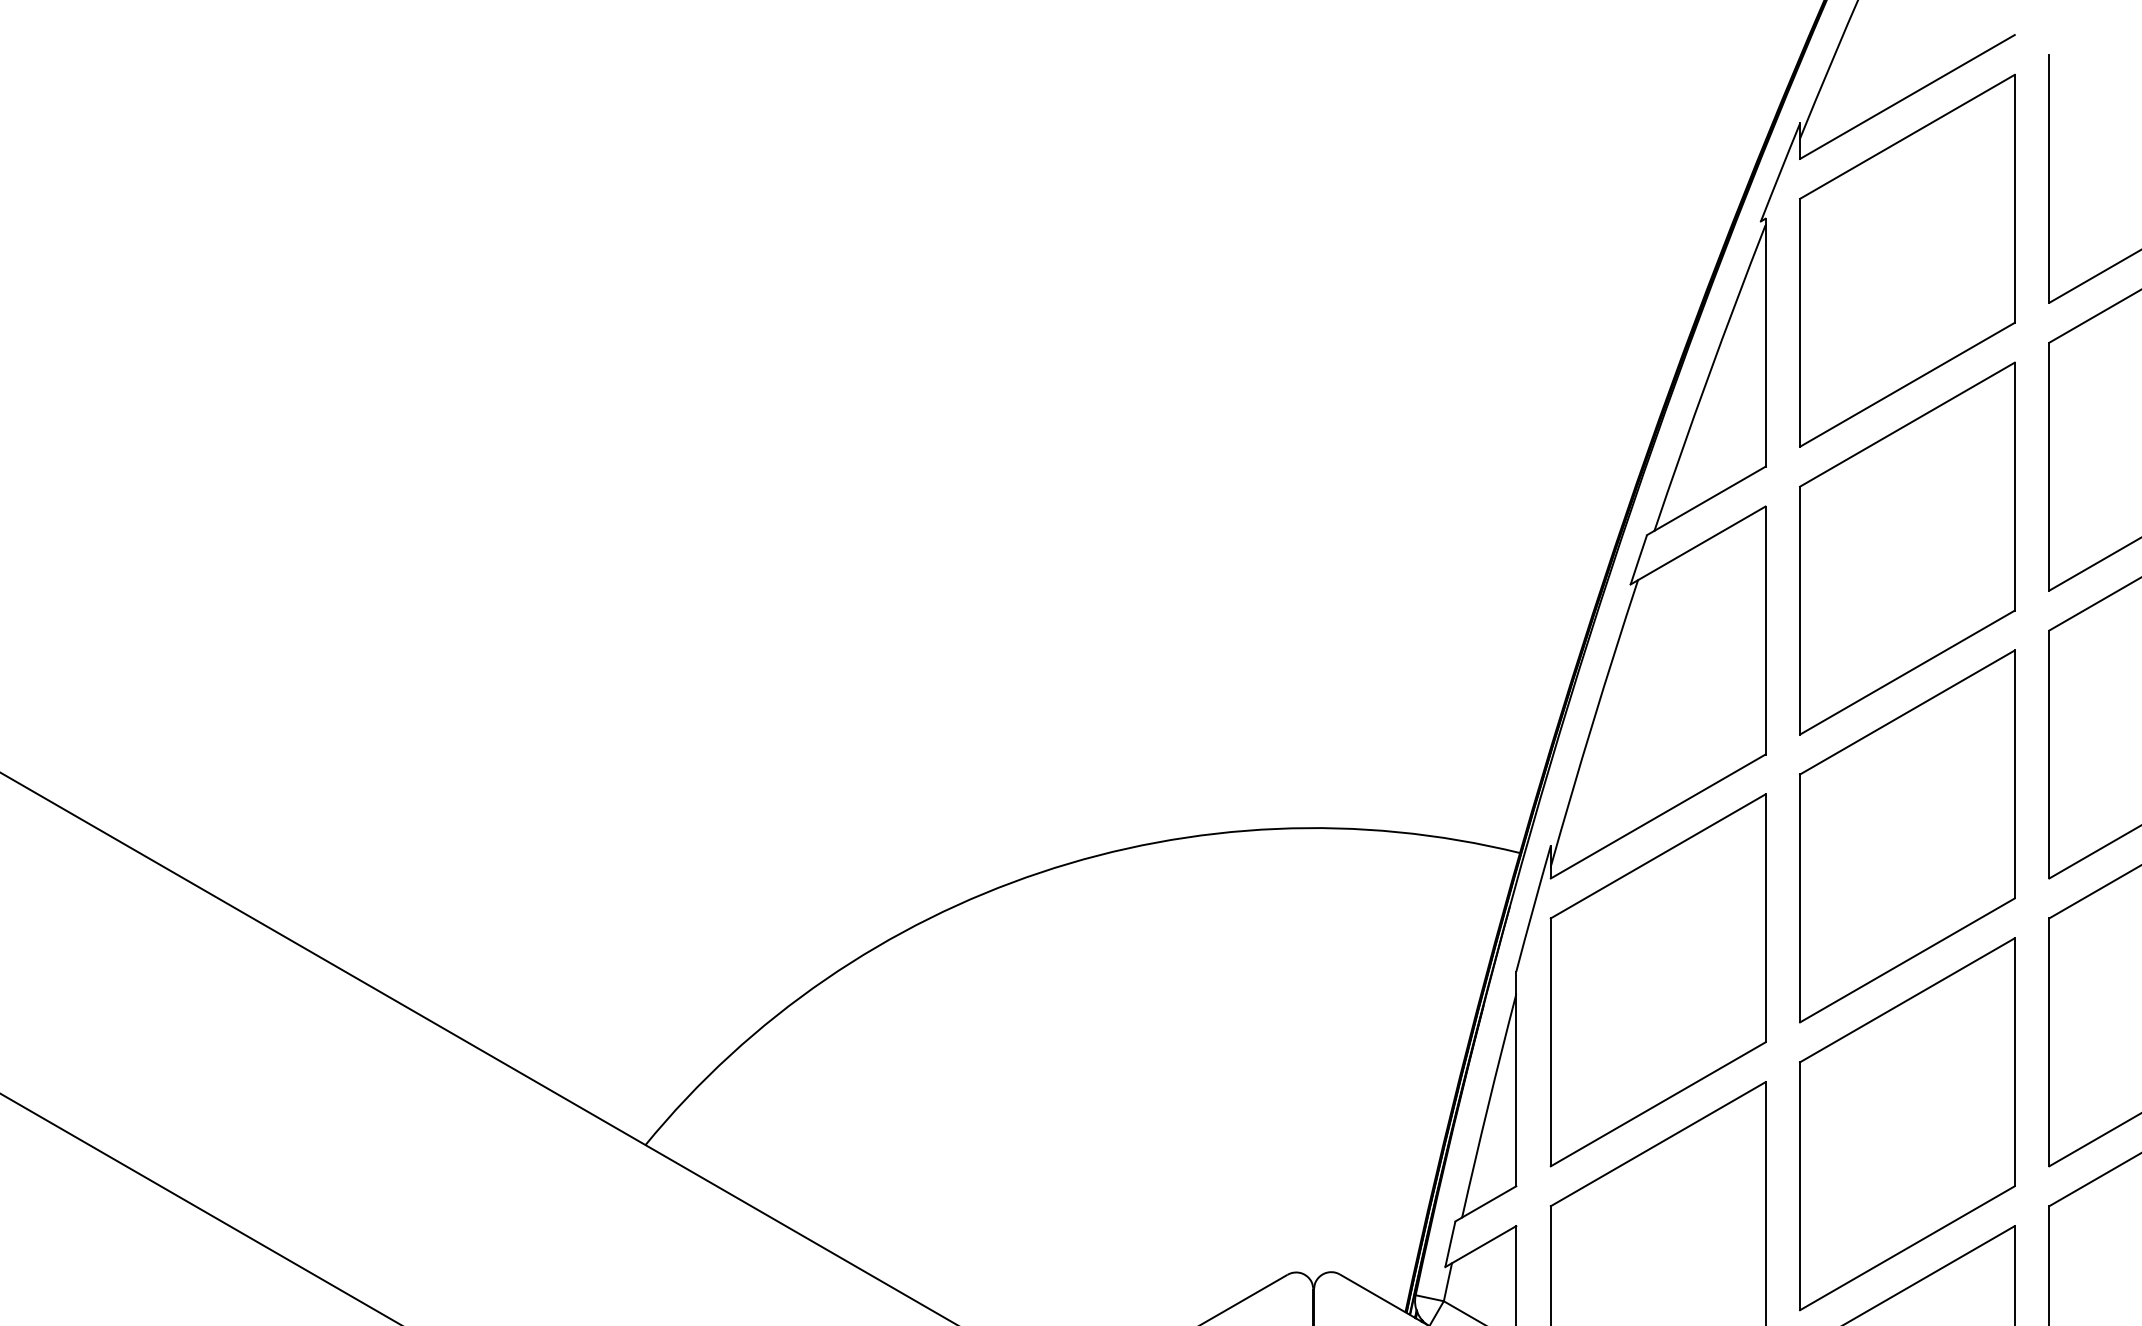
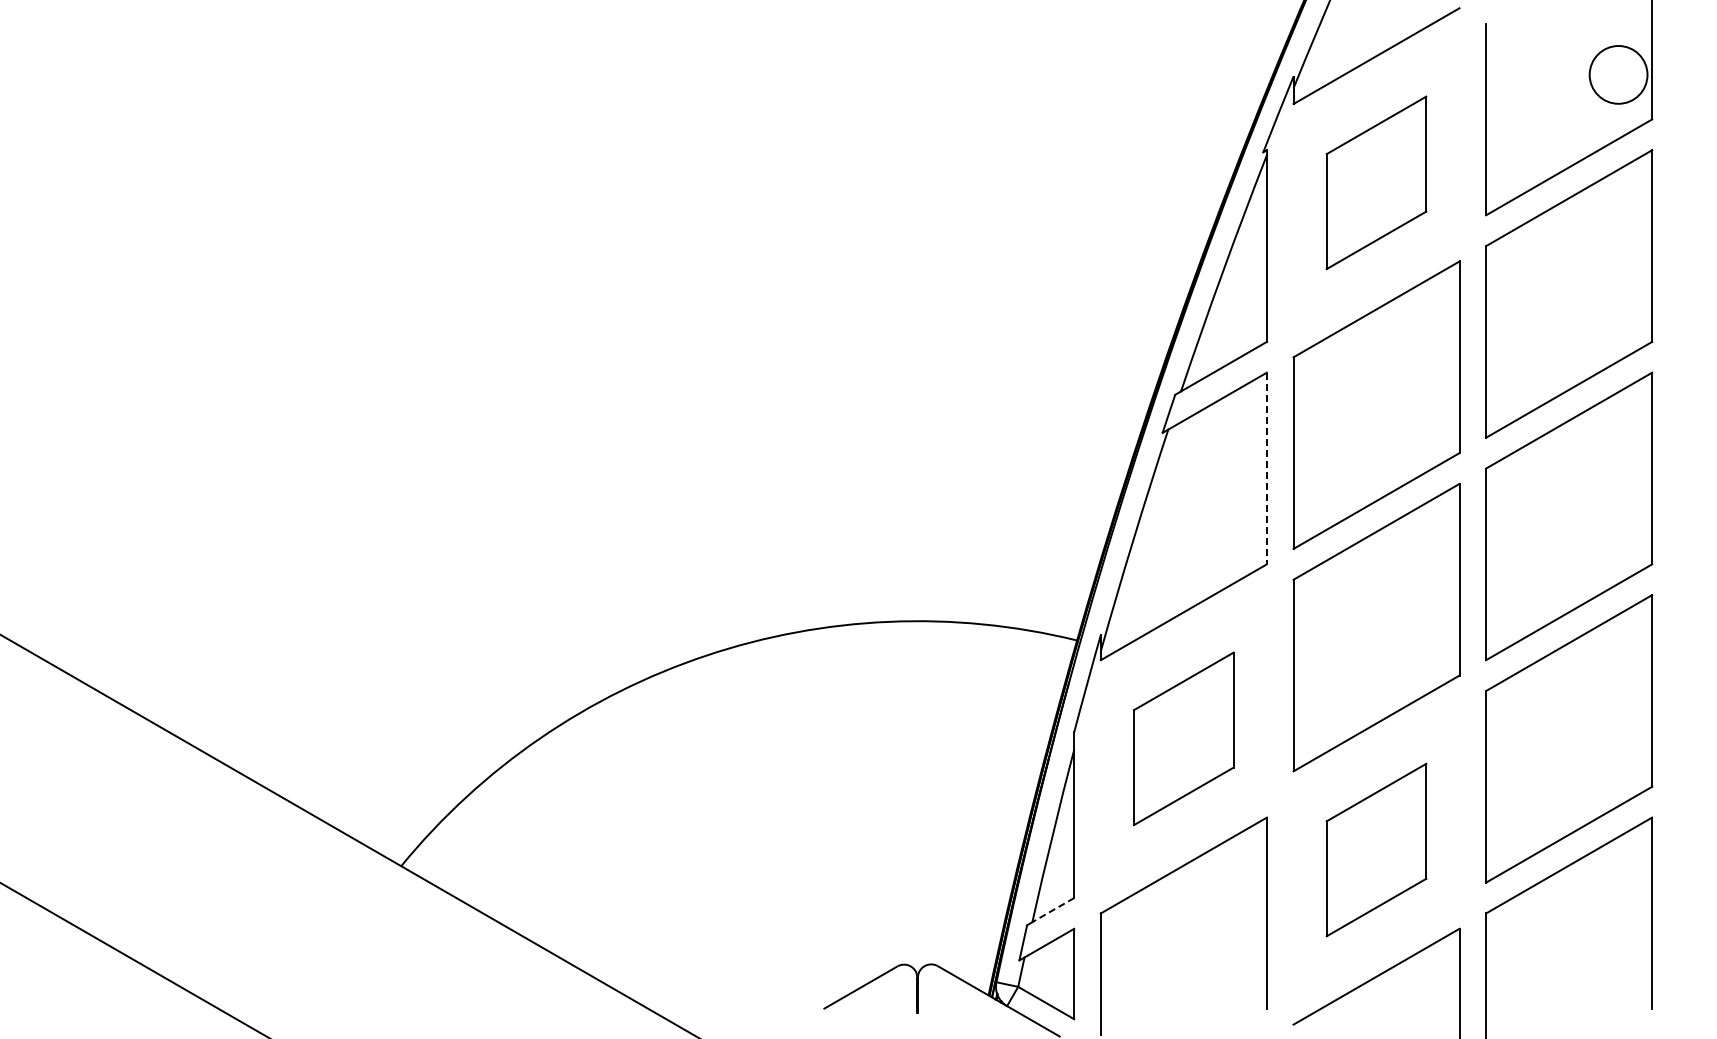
part: (1907, 260) -> (1376, 182), size x0.6
line: (1765, 630) -> (1266, 468), solid -> dashed
part: (1657, 979) -> (1183, 738), size x0.6
part: (1907, 1123) -> (1376, 849), size x0.6
line: (1488, 1202) -> (1052, 910), solid -> dashed

